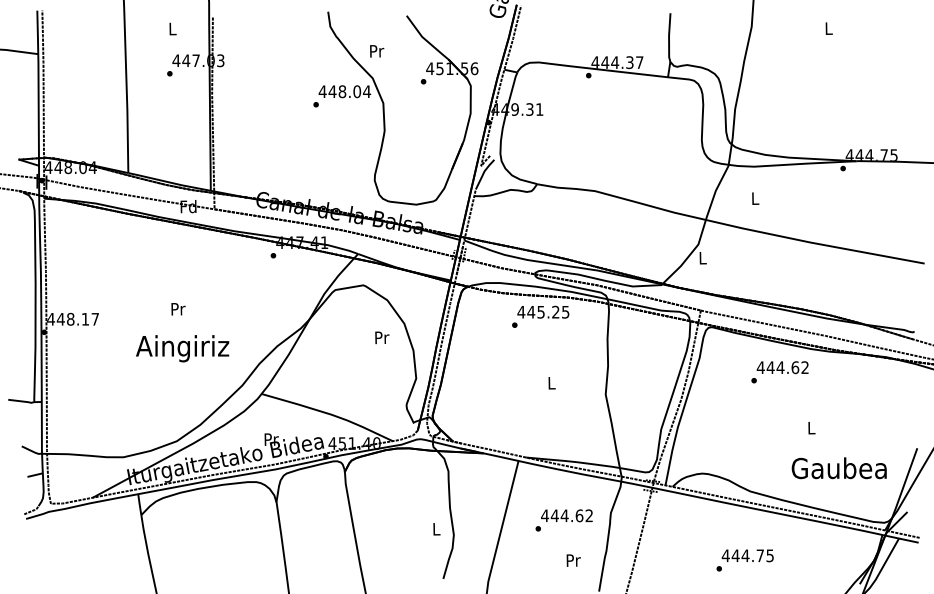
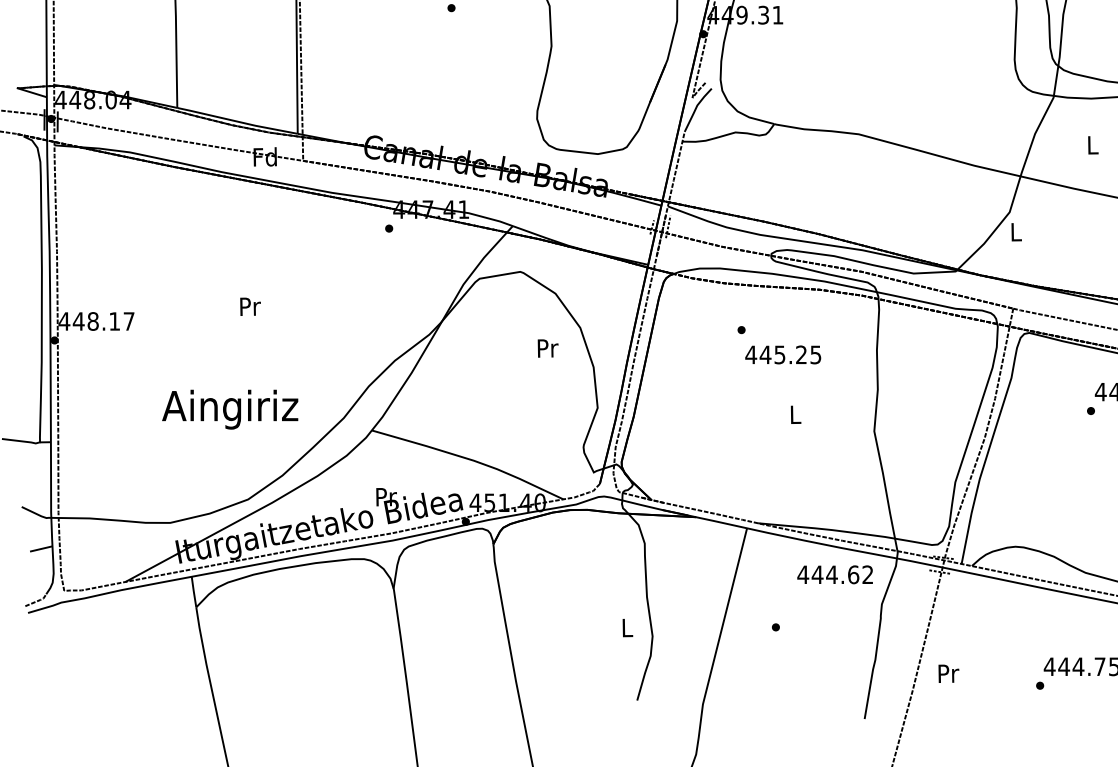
text: (543, 311) -> (783, 353), moved
text: (182, 348) -> (230, 409), moved
text: (566, 515) -> (834, 574), moved
text: (573, 560) -> (948, 673), moved

